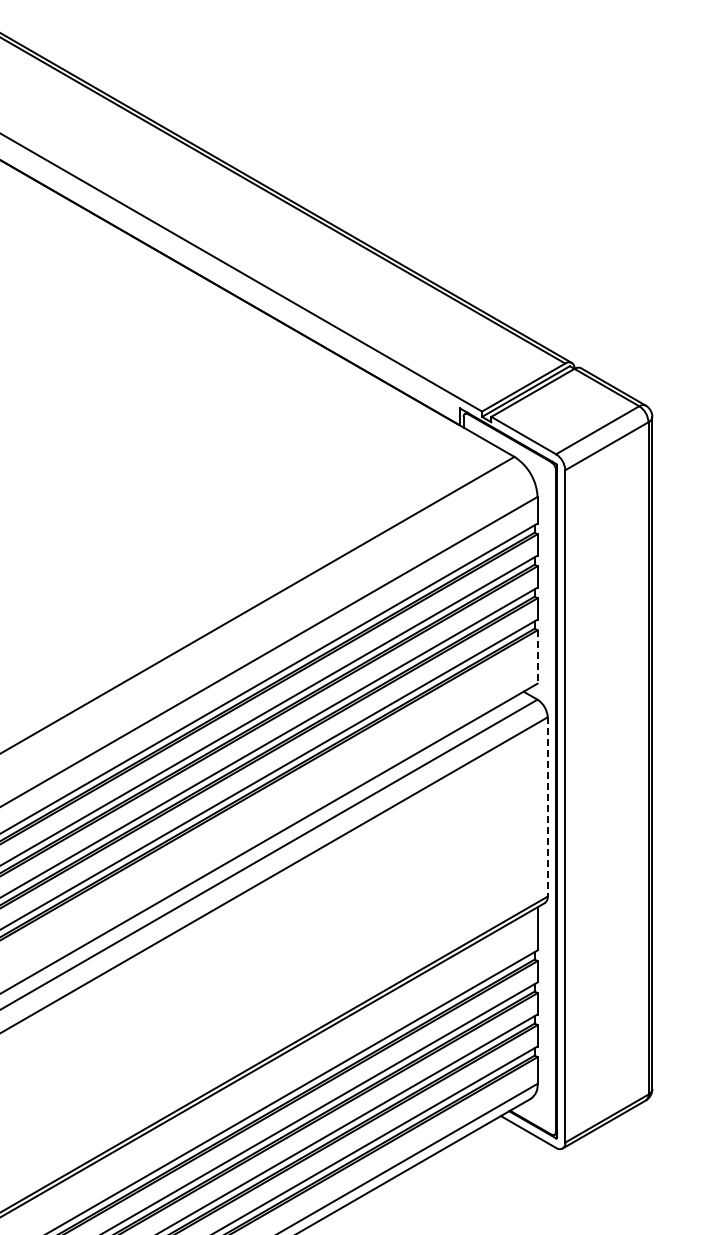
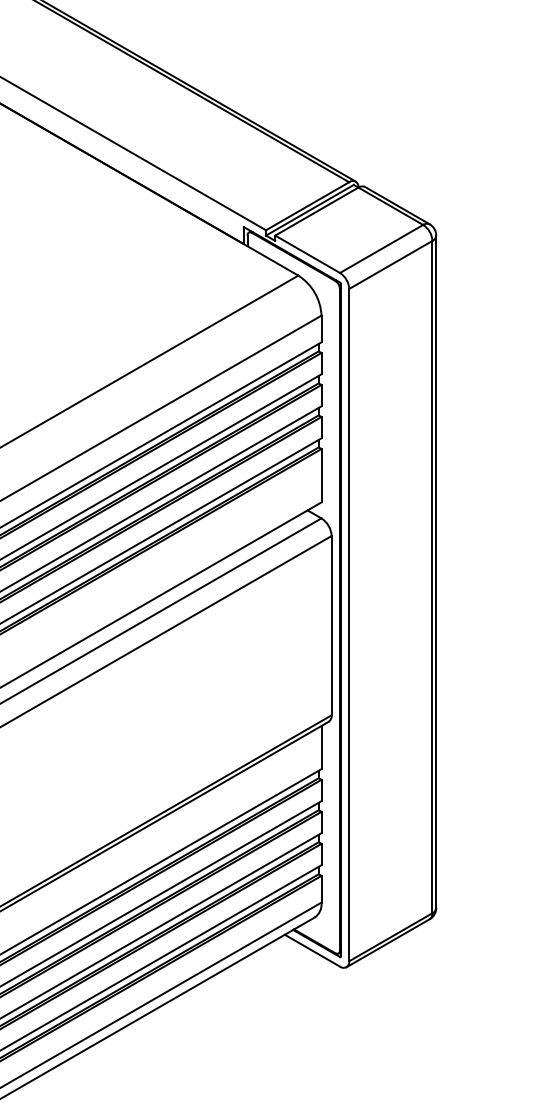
line: (537, 657) -> (321, 476), dashed -> solid
line: (547, 806) -> (331, 625), dashed -> solid

